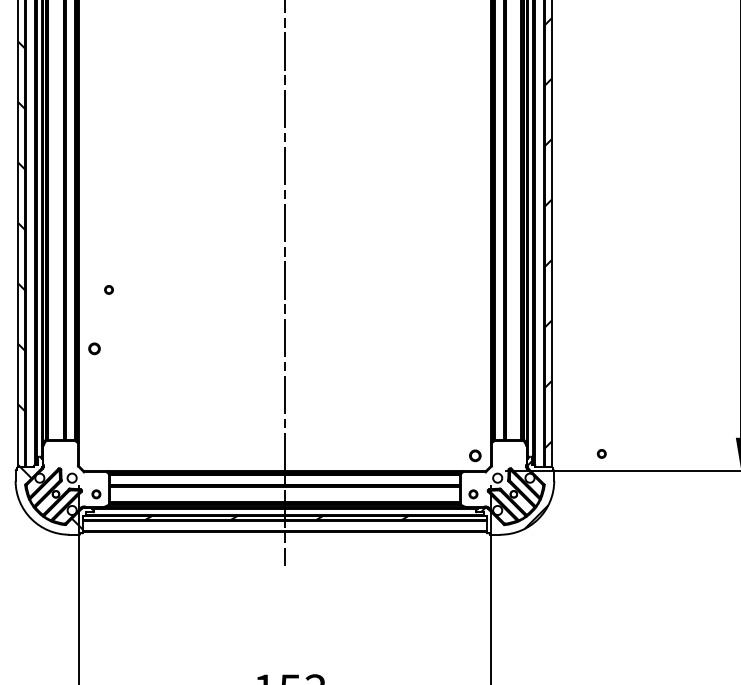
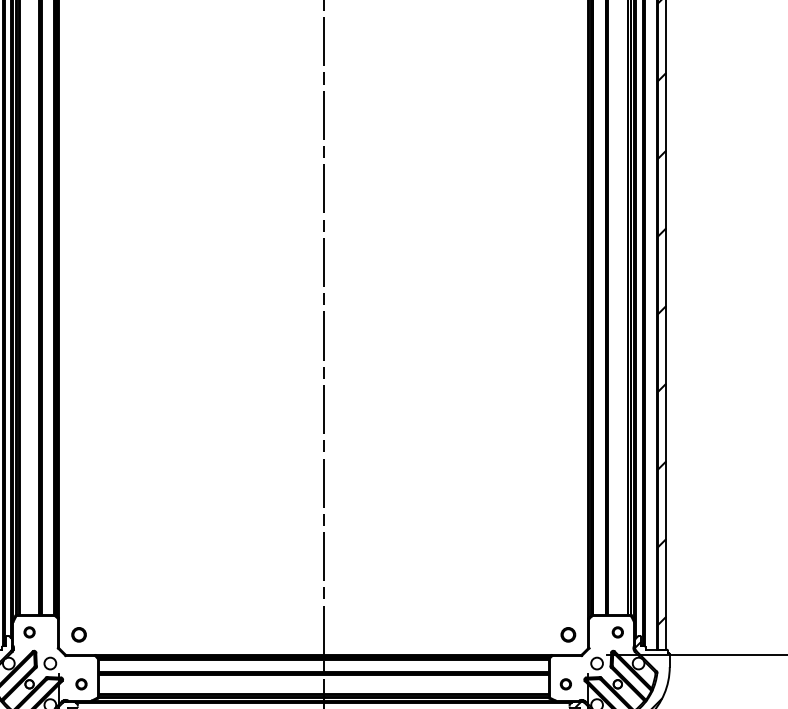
part: (108, 289) -> (28, 631), moved
part: (94, 348) -> (79, 634), moved
part: (601, 453) -> (617, 631), moved

